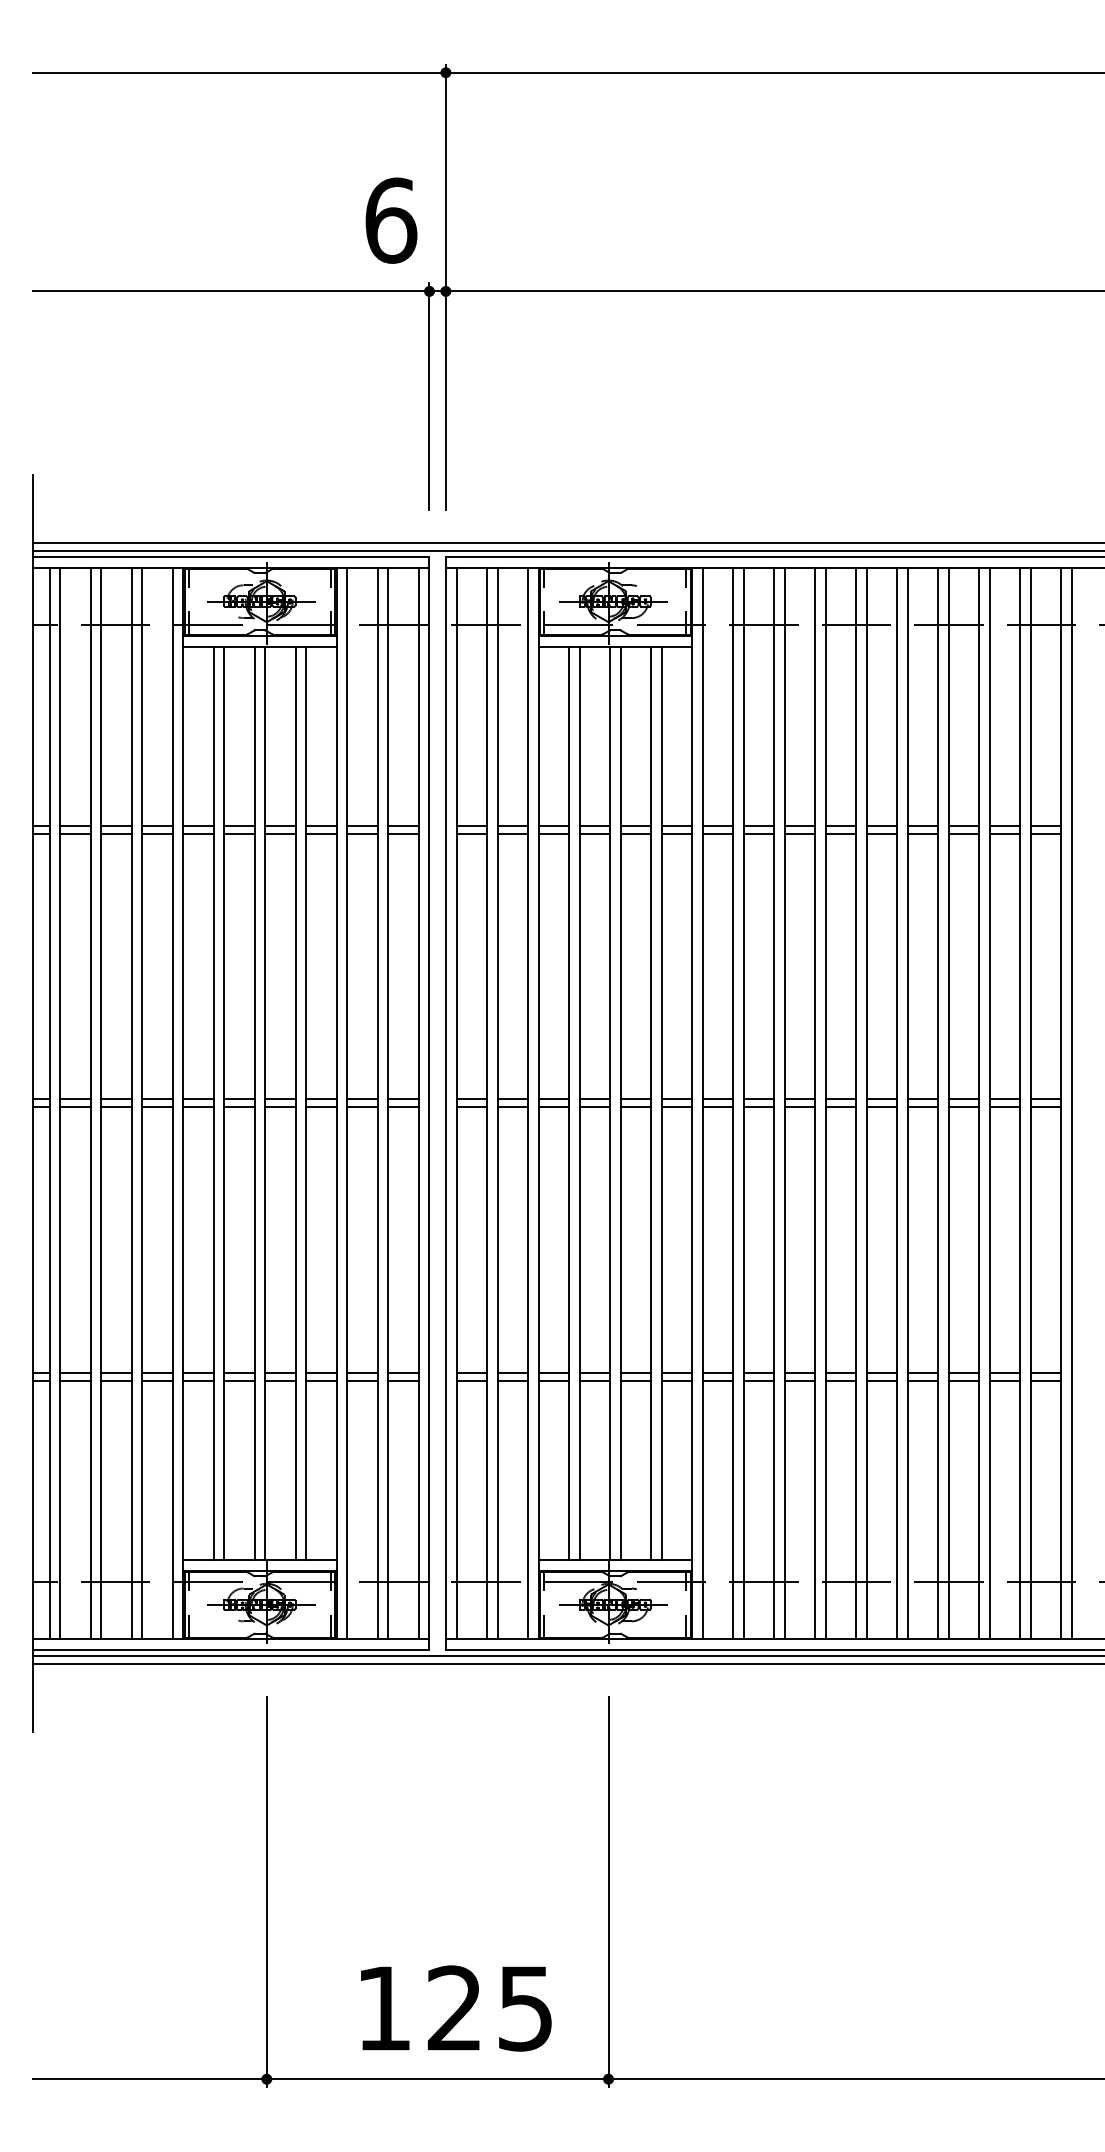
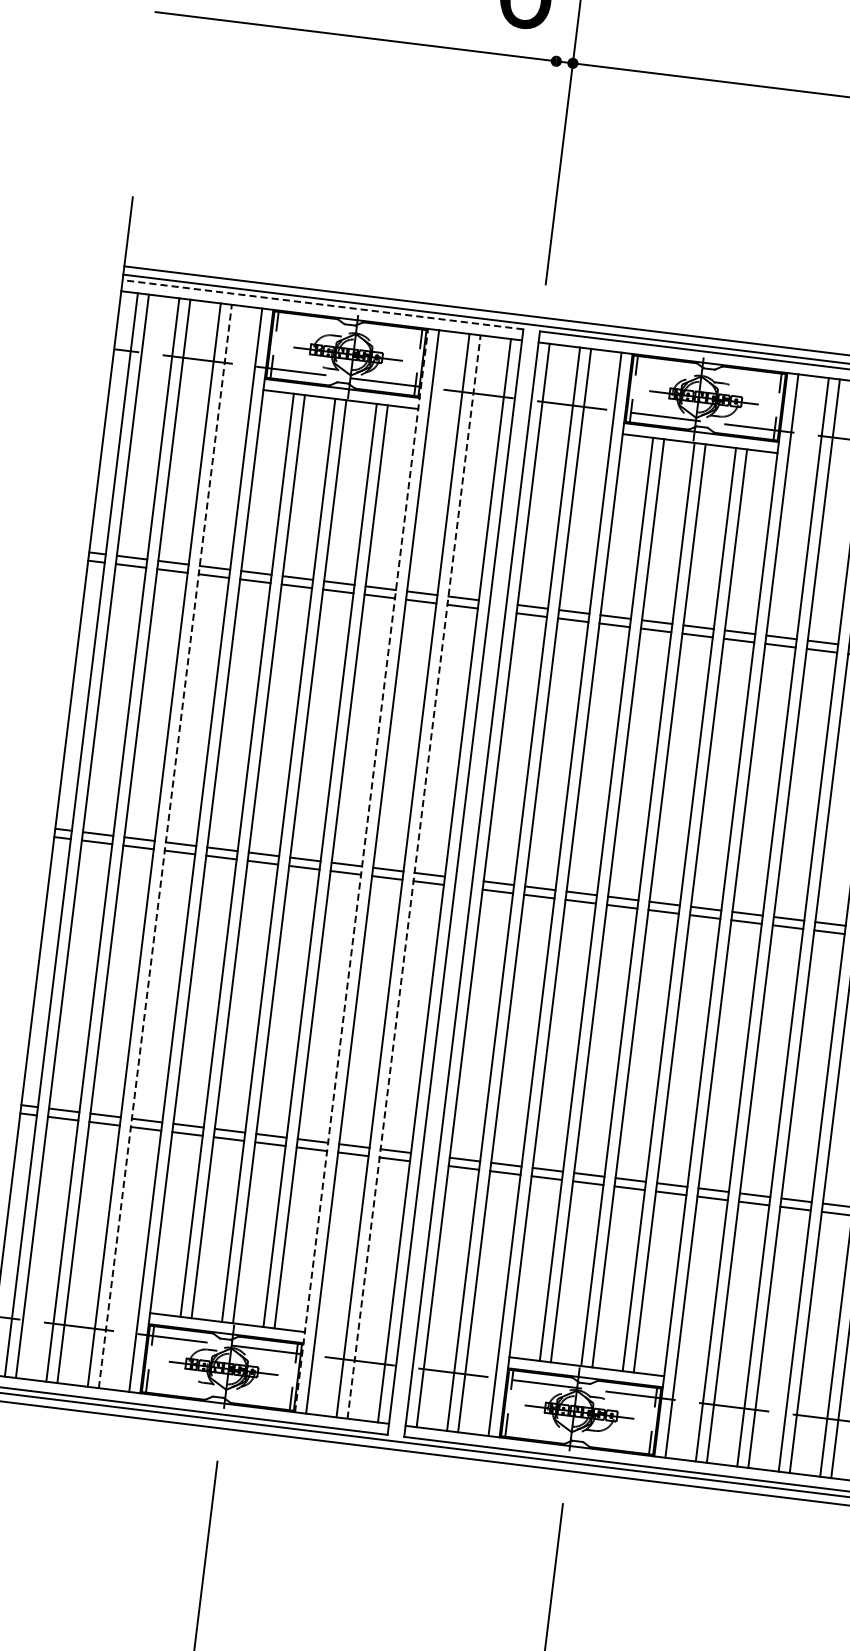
line: (429, 396) -> (543, 167), removed
line: (230, 556) -> (322, 304), solid -> dashed
line: (142, 1103) -> (165, 846), solid -> dashed
line: (336, 1103) -> (361, 870), solid -> dashed
line: (388, 1103) -> (414, 877), solid -> dashed

